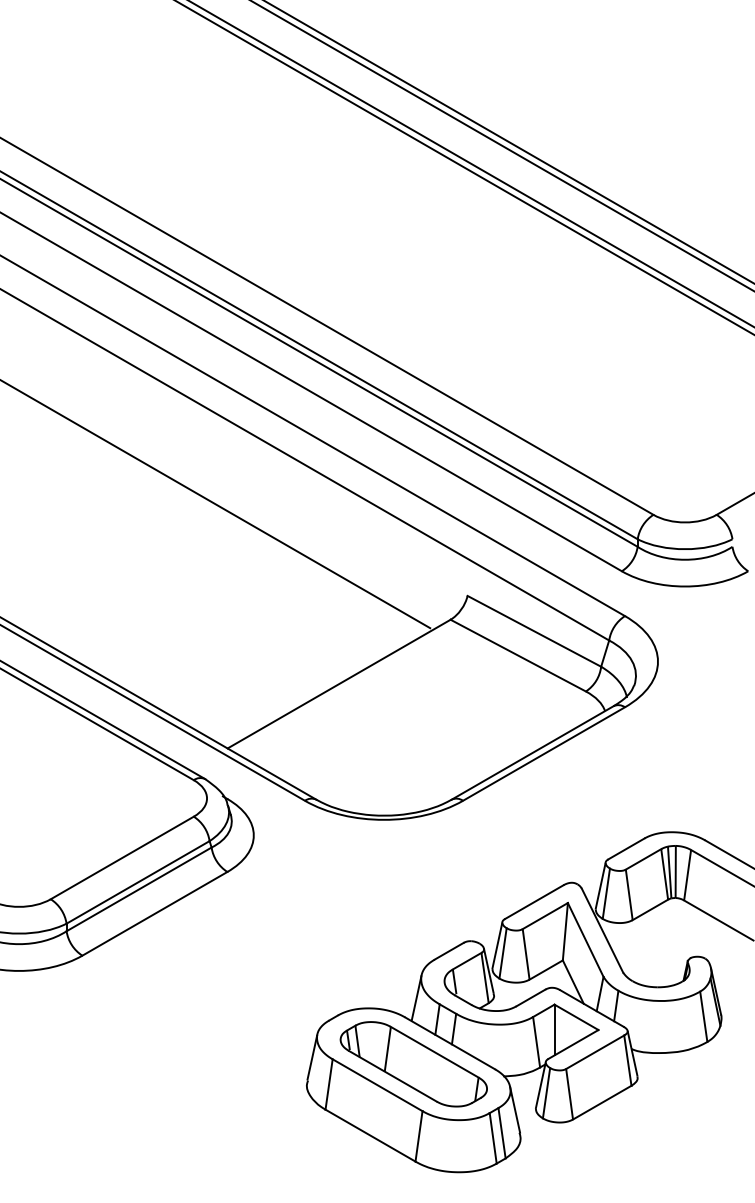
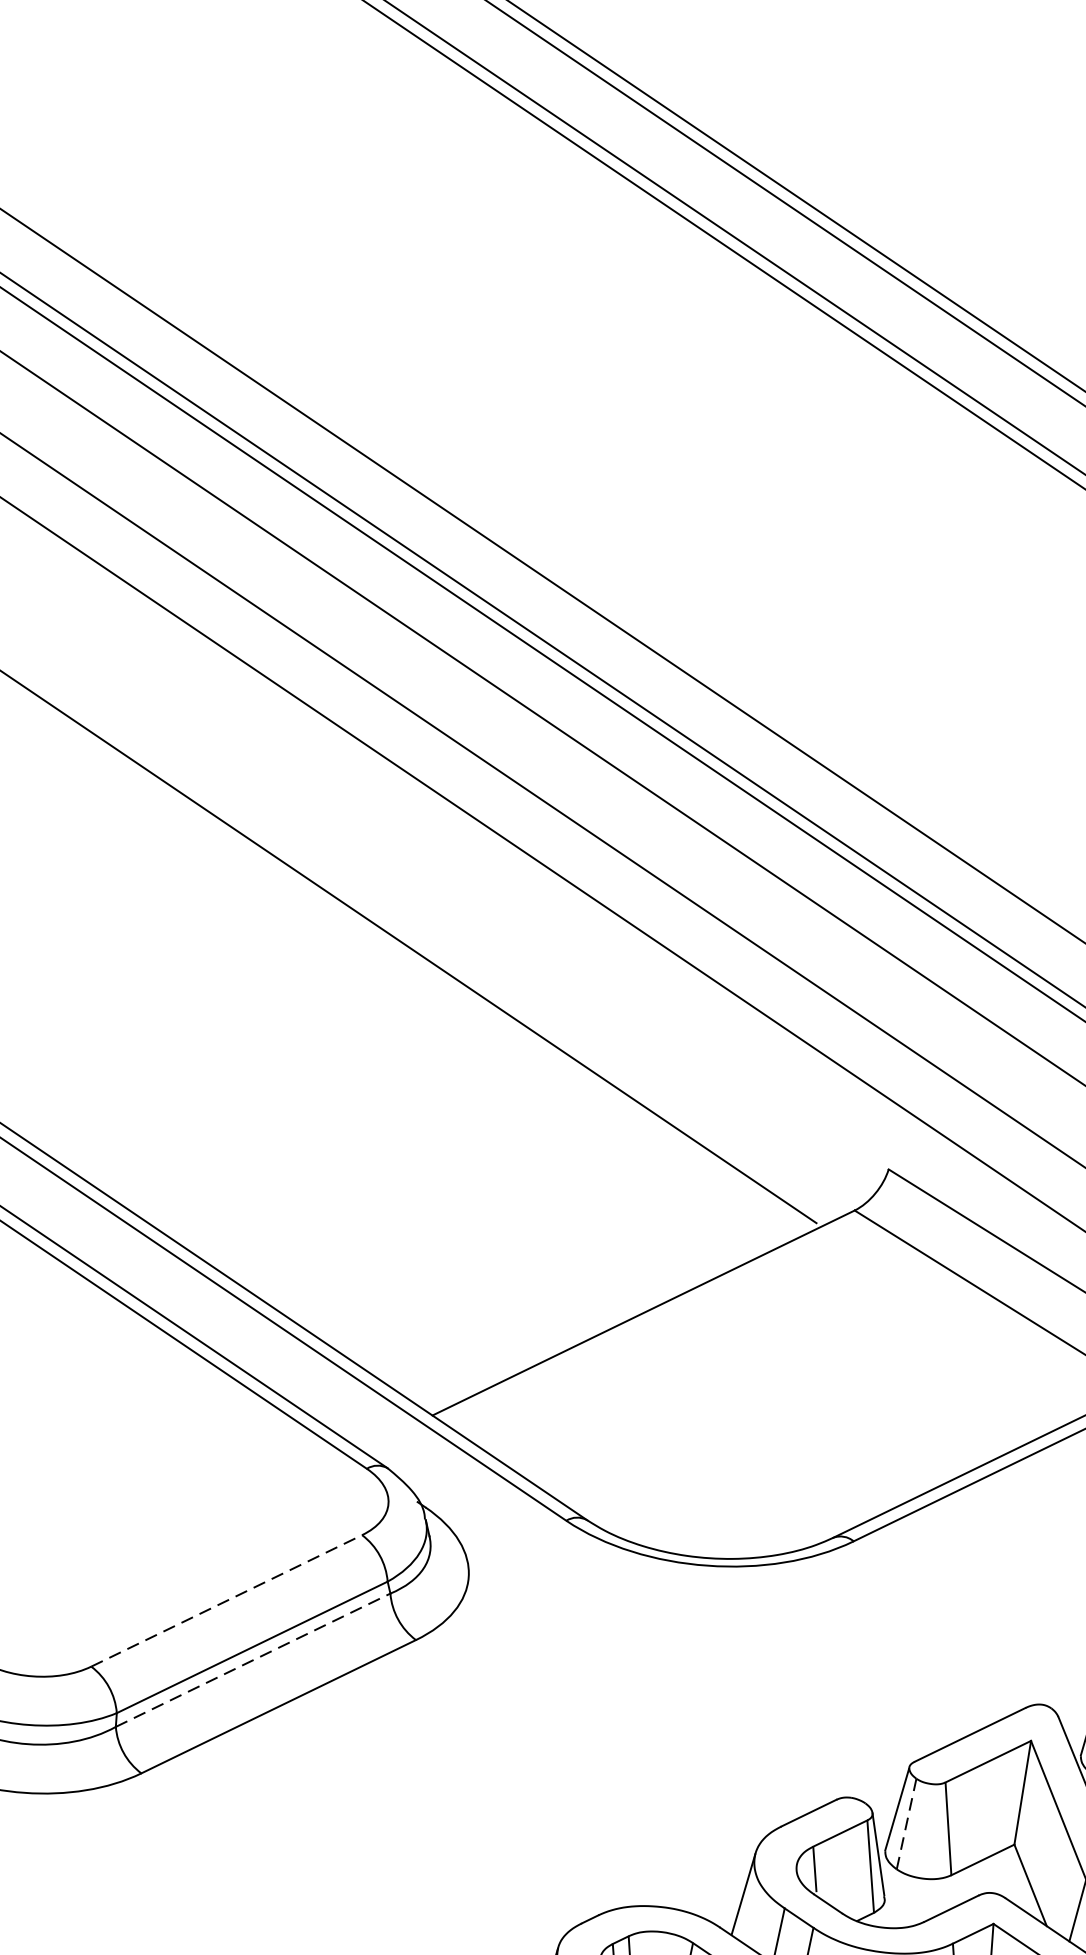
line: (122, 857) -> (227, 1600), solid -> dashed
line: (139, 889) -> (253, 1660), solid -> dashed
line: (503, 952) -> (907, 1822), solid -> dashed

